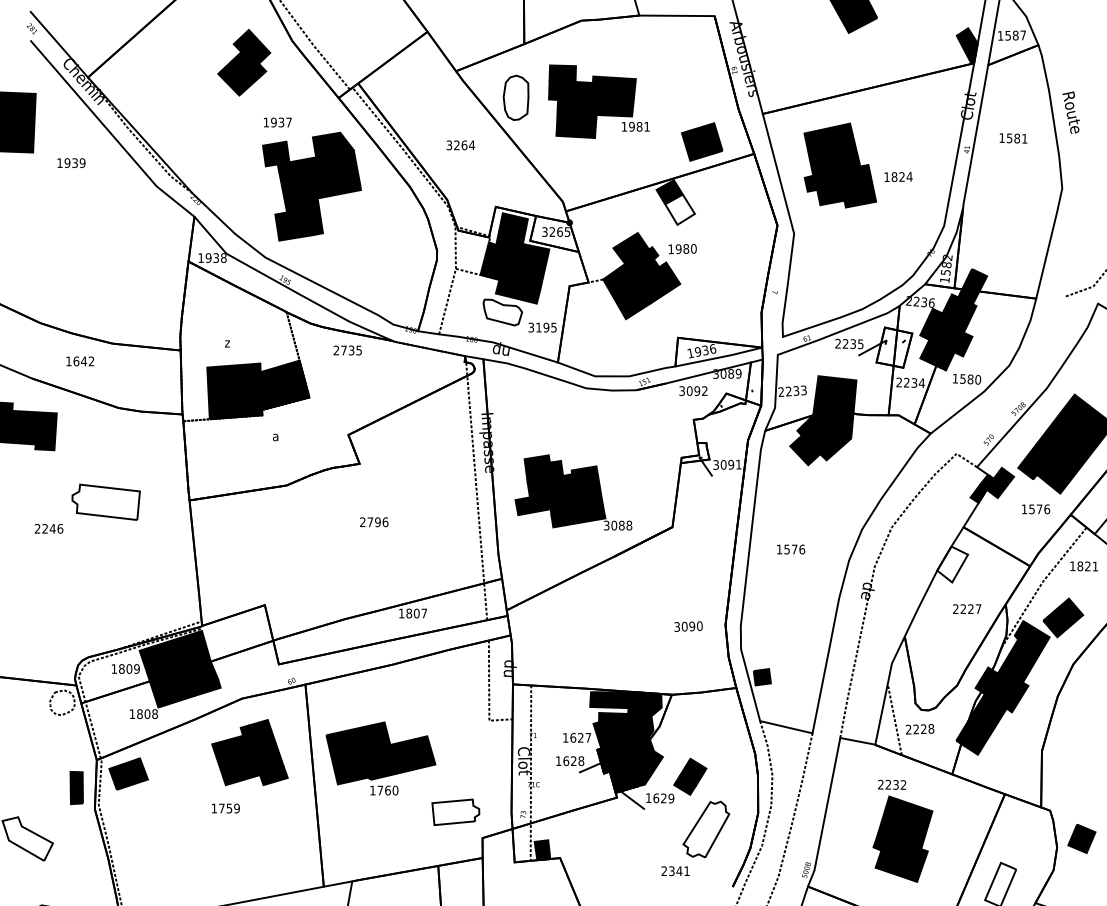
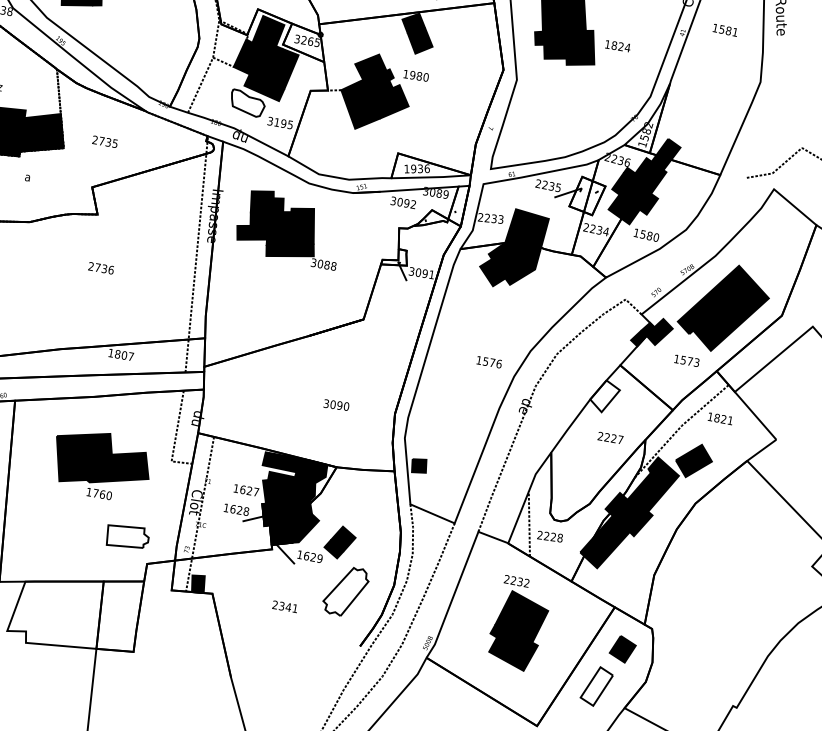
fill: (679, 209) -> (419, 40), added
text: (347, 350) -> (104, 141), moved
part: (573, 492) -> (289, 228), moved
text: (1047, 509) -> (697, 362), 1576 -> 1573
text: (377, 521) -> (104, 268), 2796 -> 2736
text: (791, 549) -> (489, 362), moved
text: (688, 626) -> (336, 405), moved
part: (380, 758) -> (101, 465), moved
part: (1081, 838) -> (622, 648), moved
text: (675, 871) -> (285, 607), moved

